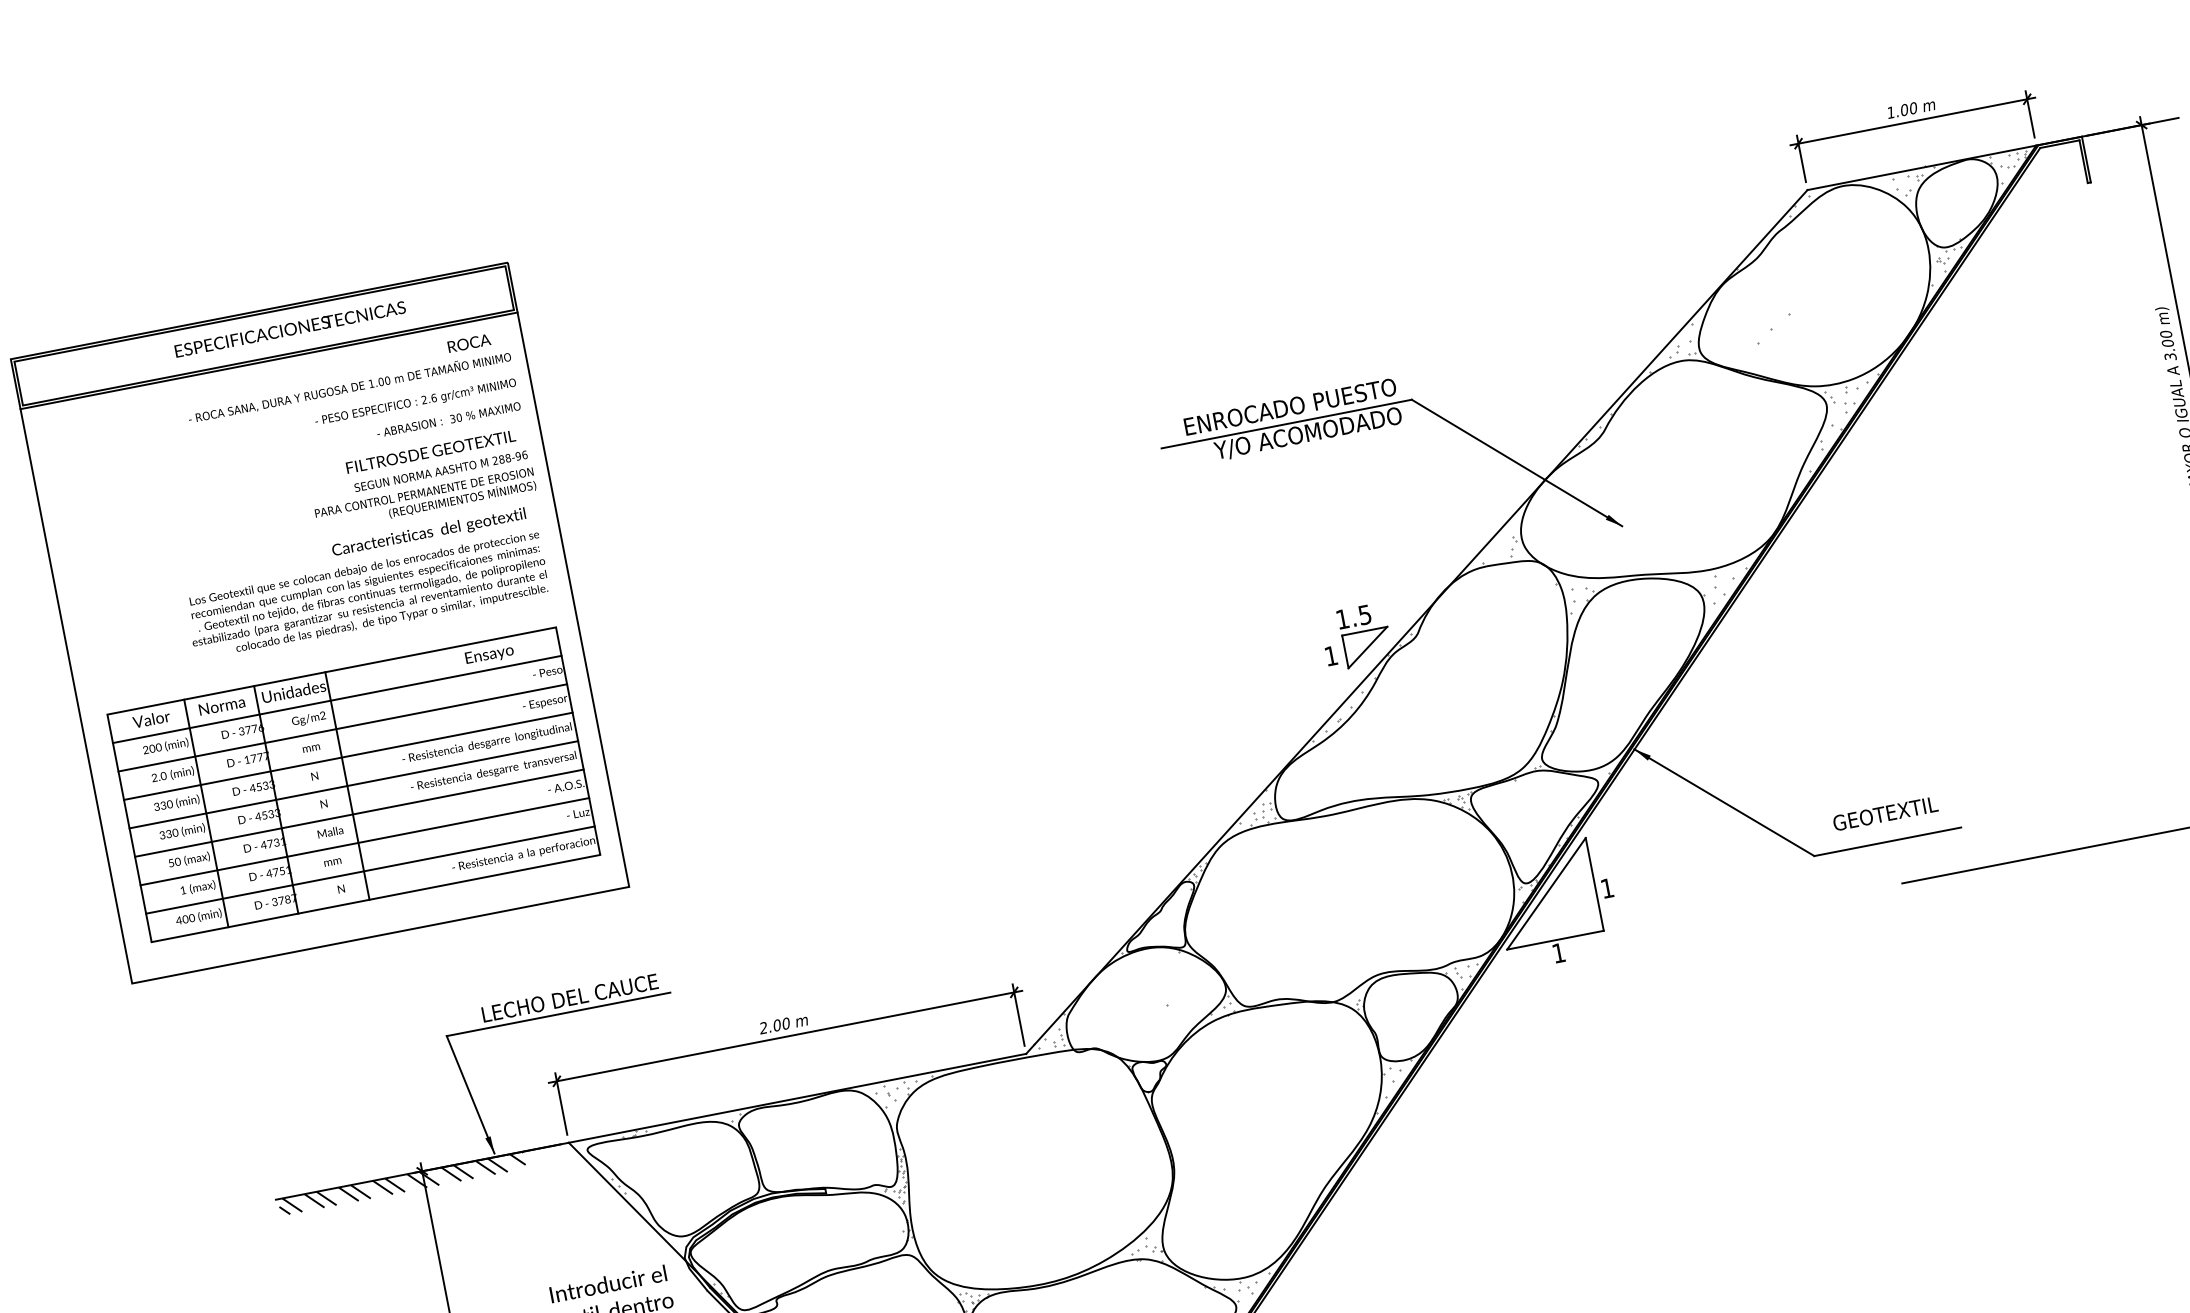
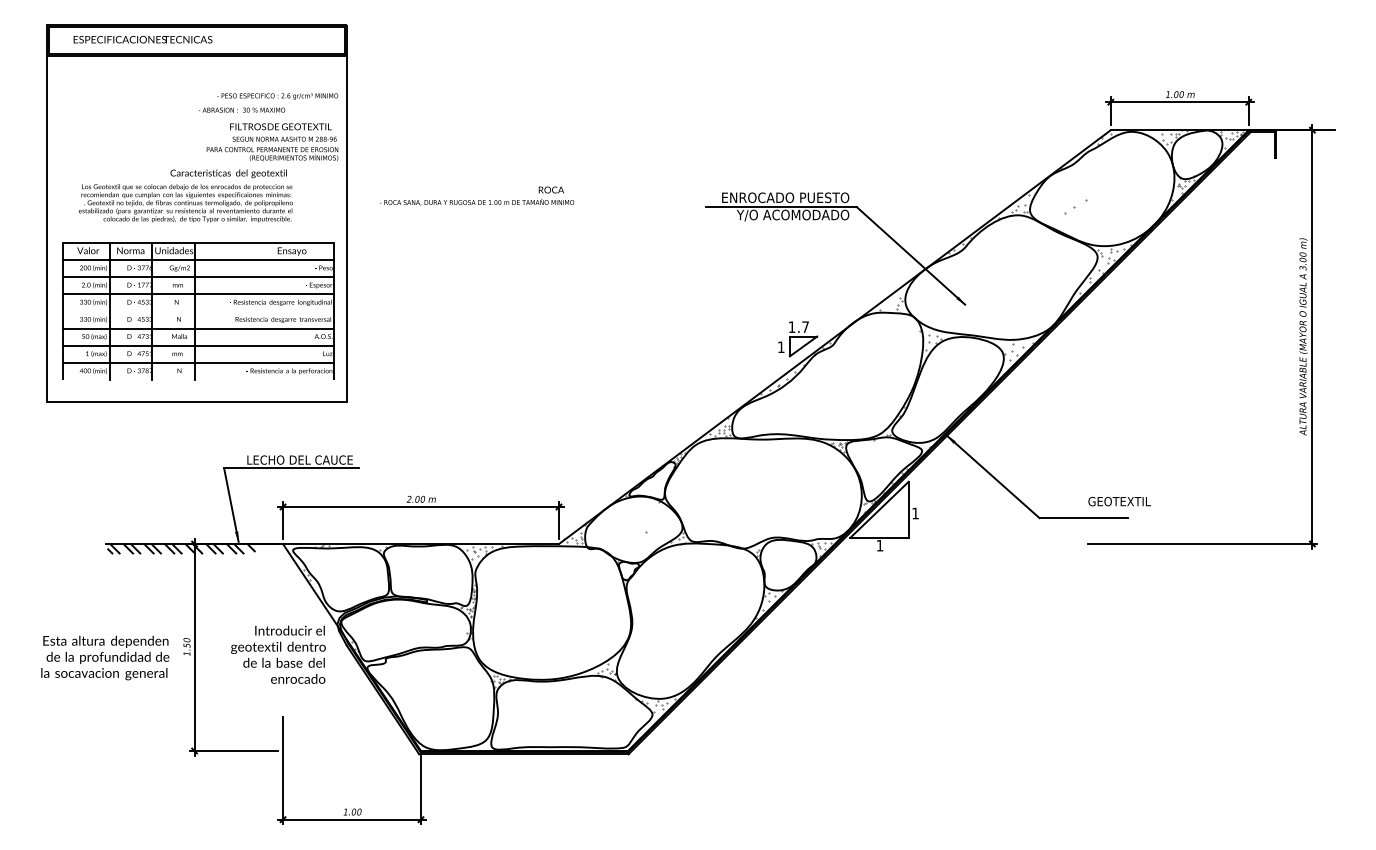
text: (289, 329) -> (142, 39), moved
text: (348, 376) -> (477, 195), moved
text: (447, 418) -> (241, 109), moved
text: (364, 582) -> (185, 195), moved
text: (1365, 615) -> (805, 327), 1.5 -> 1.7
line: (353, 784) -> (198, 311), removed
text: (1885, 813) -> (1119, 501), moved
line: (376, 898) -> (198, 380), removed

